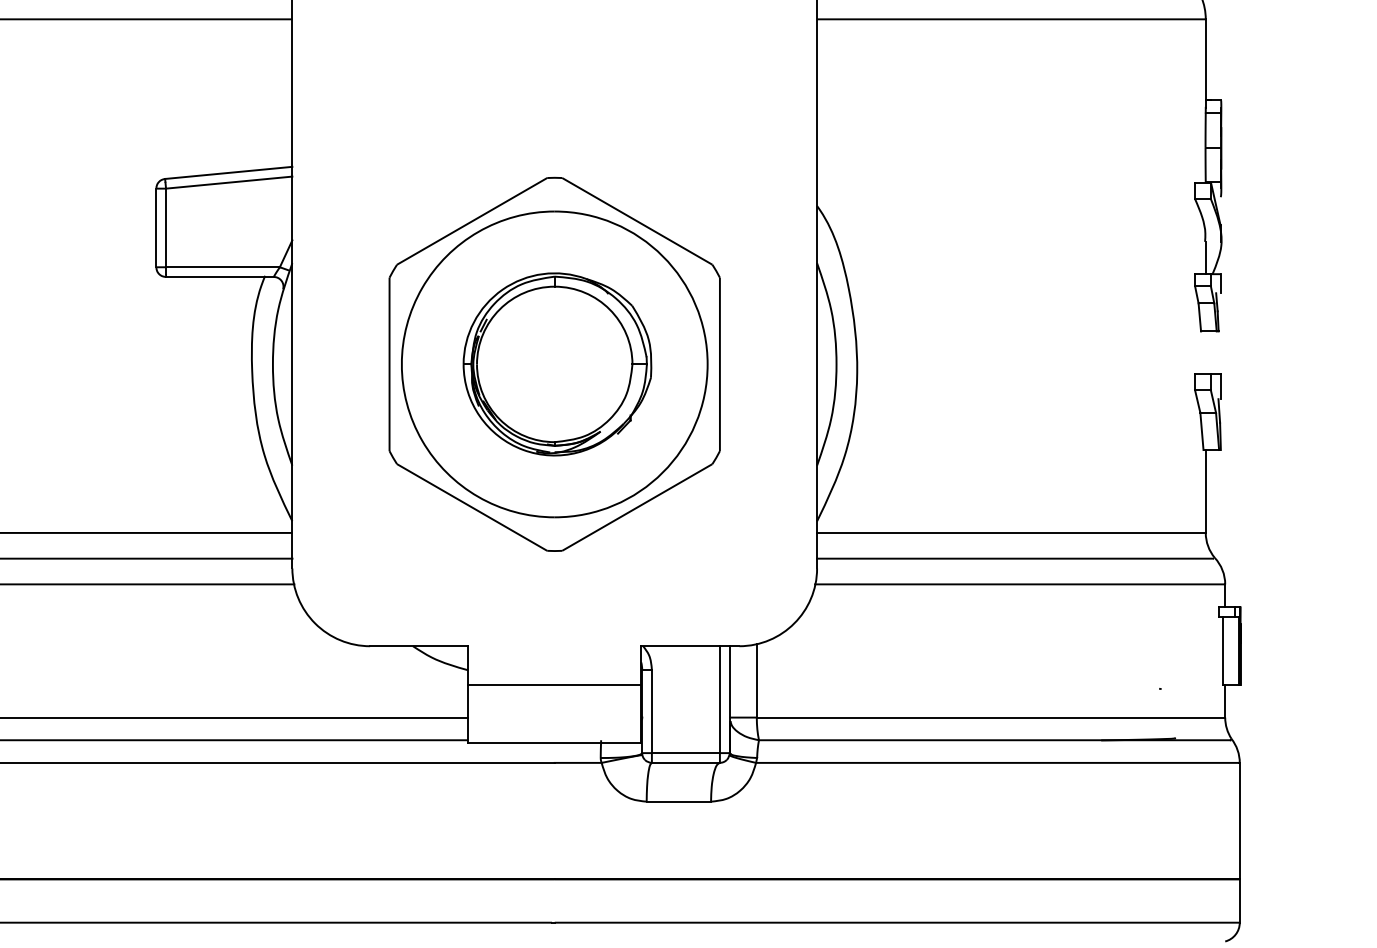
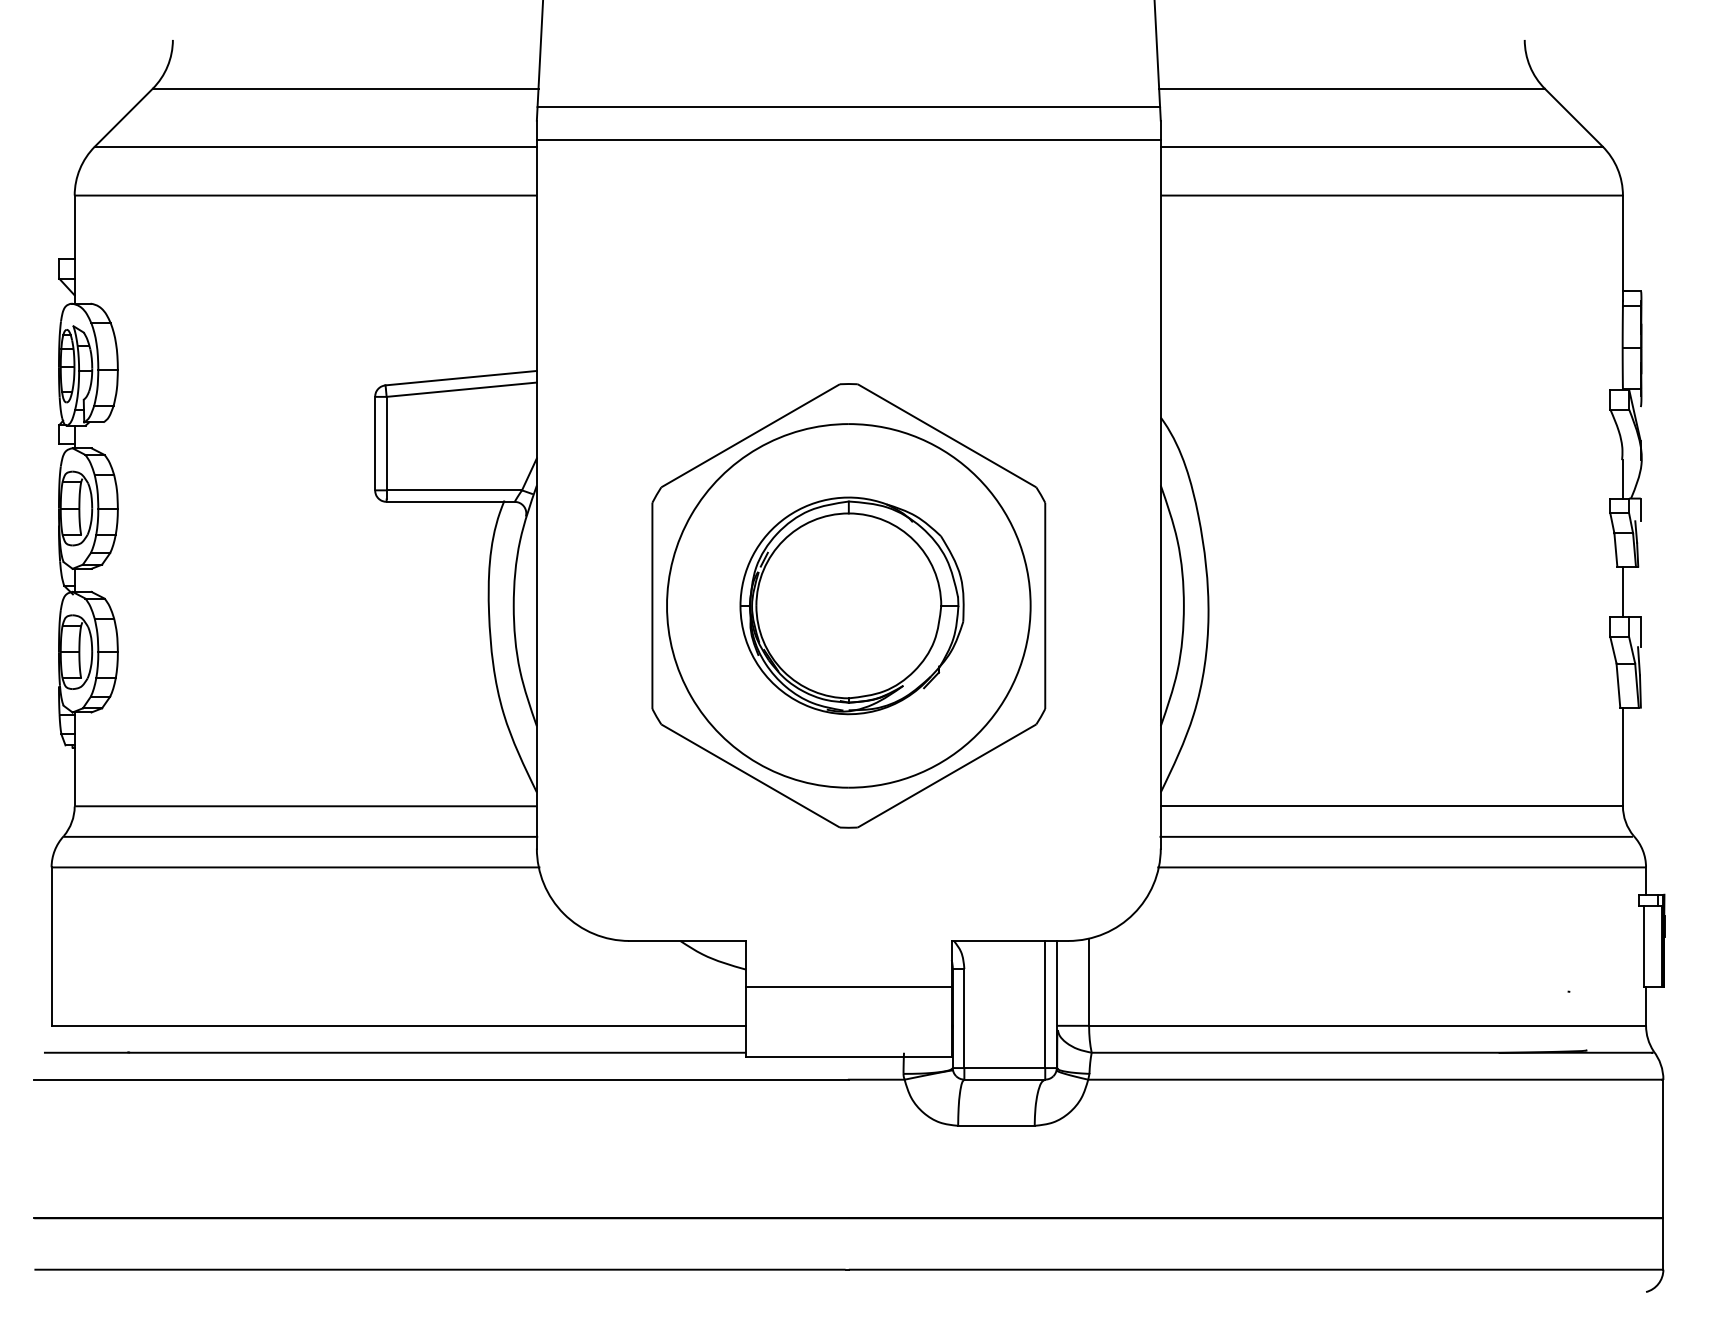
line: (1205, 352) -> (1622, 591), added

